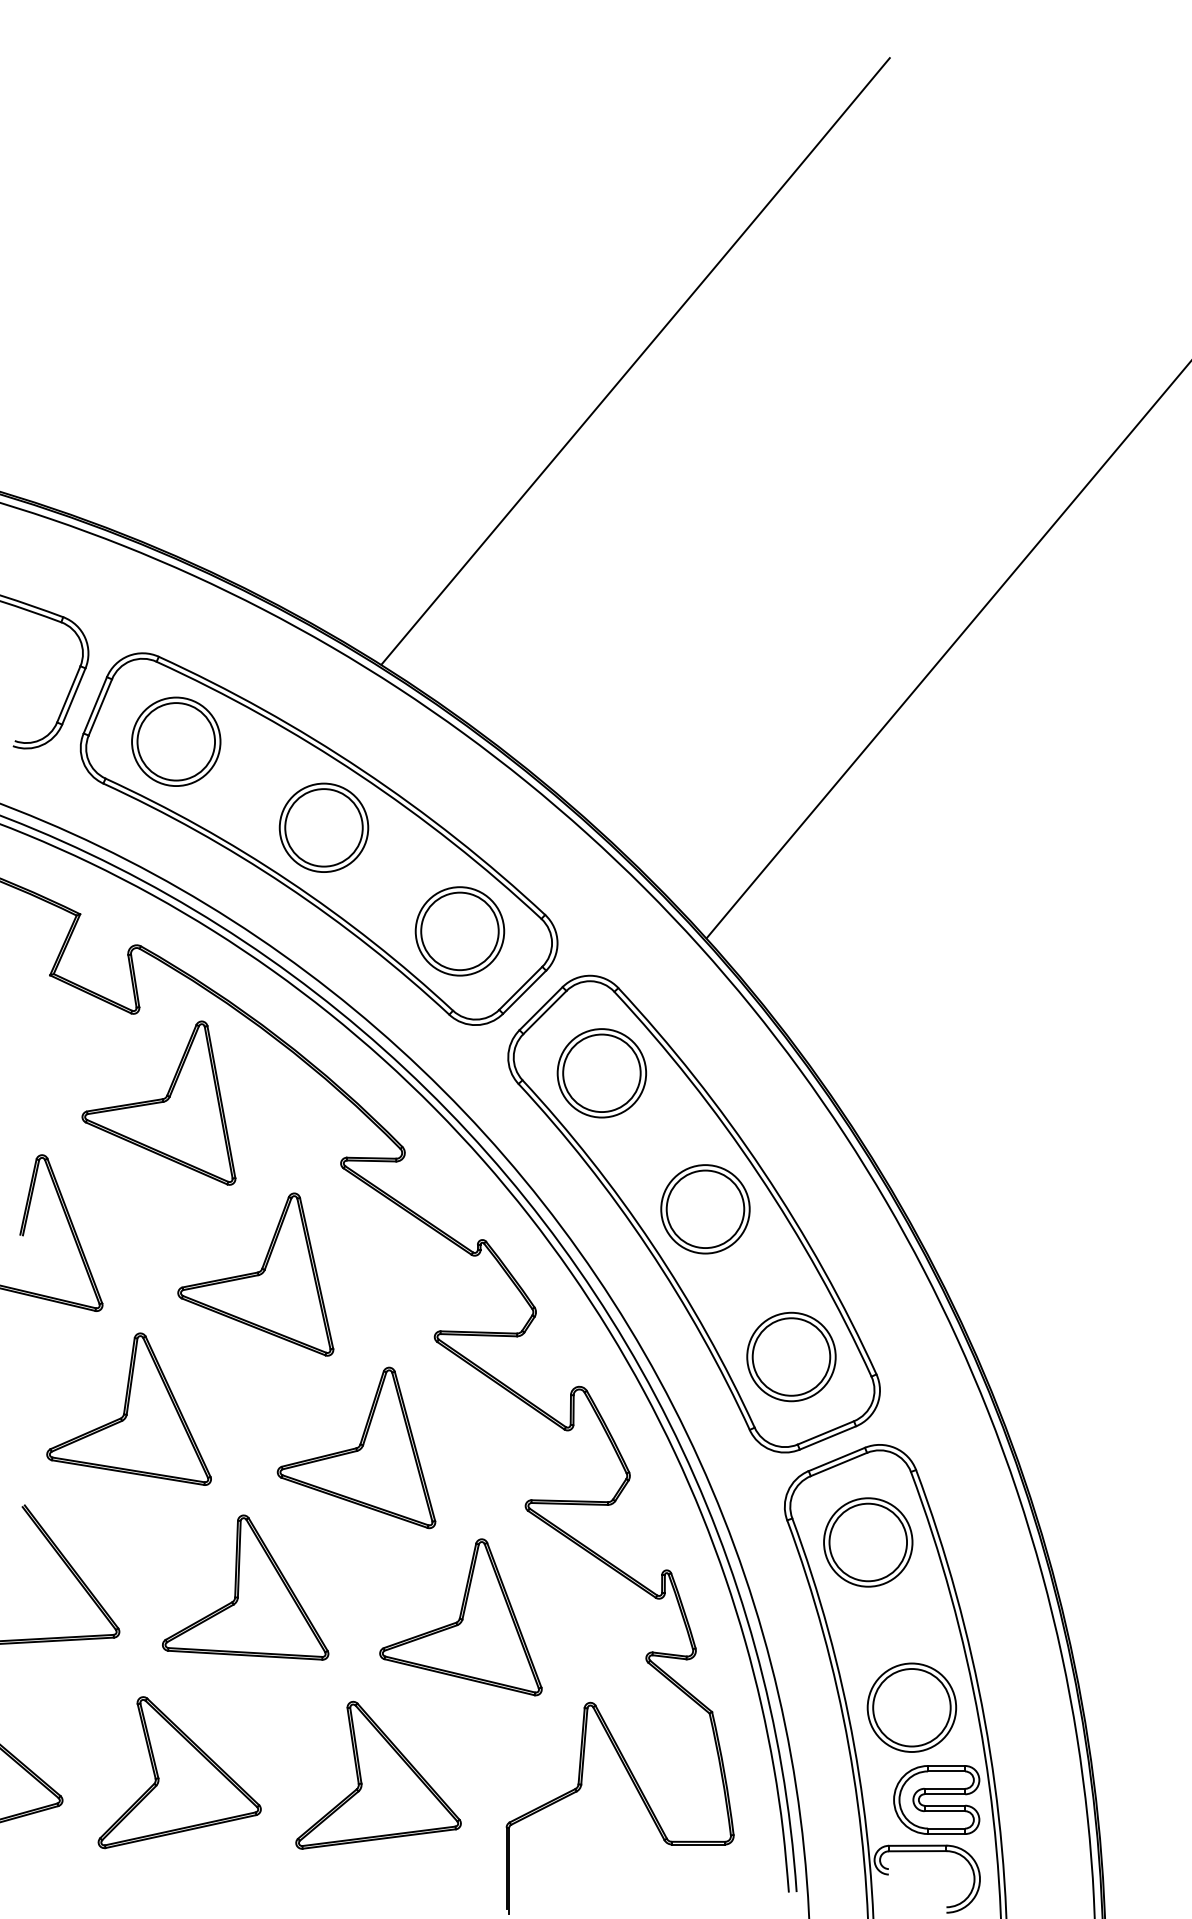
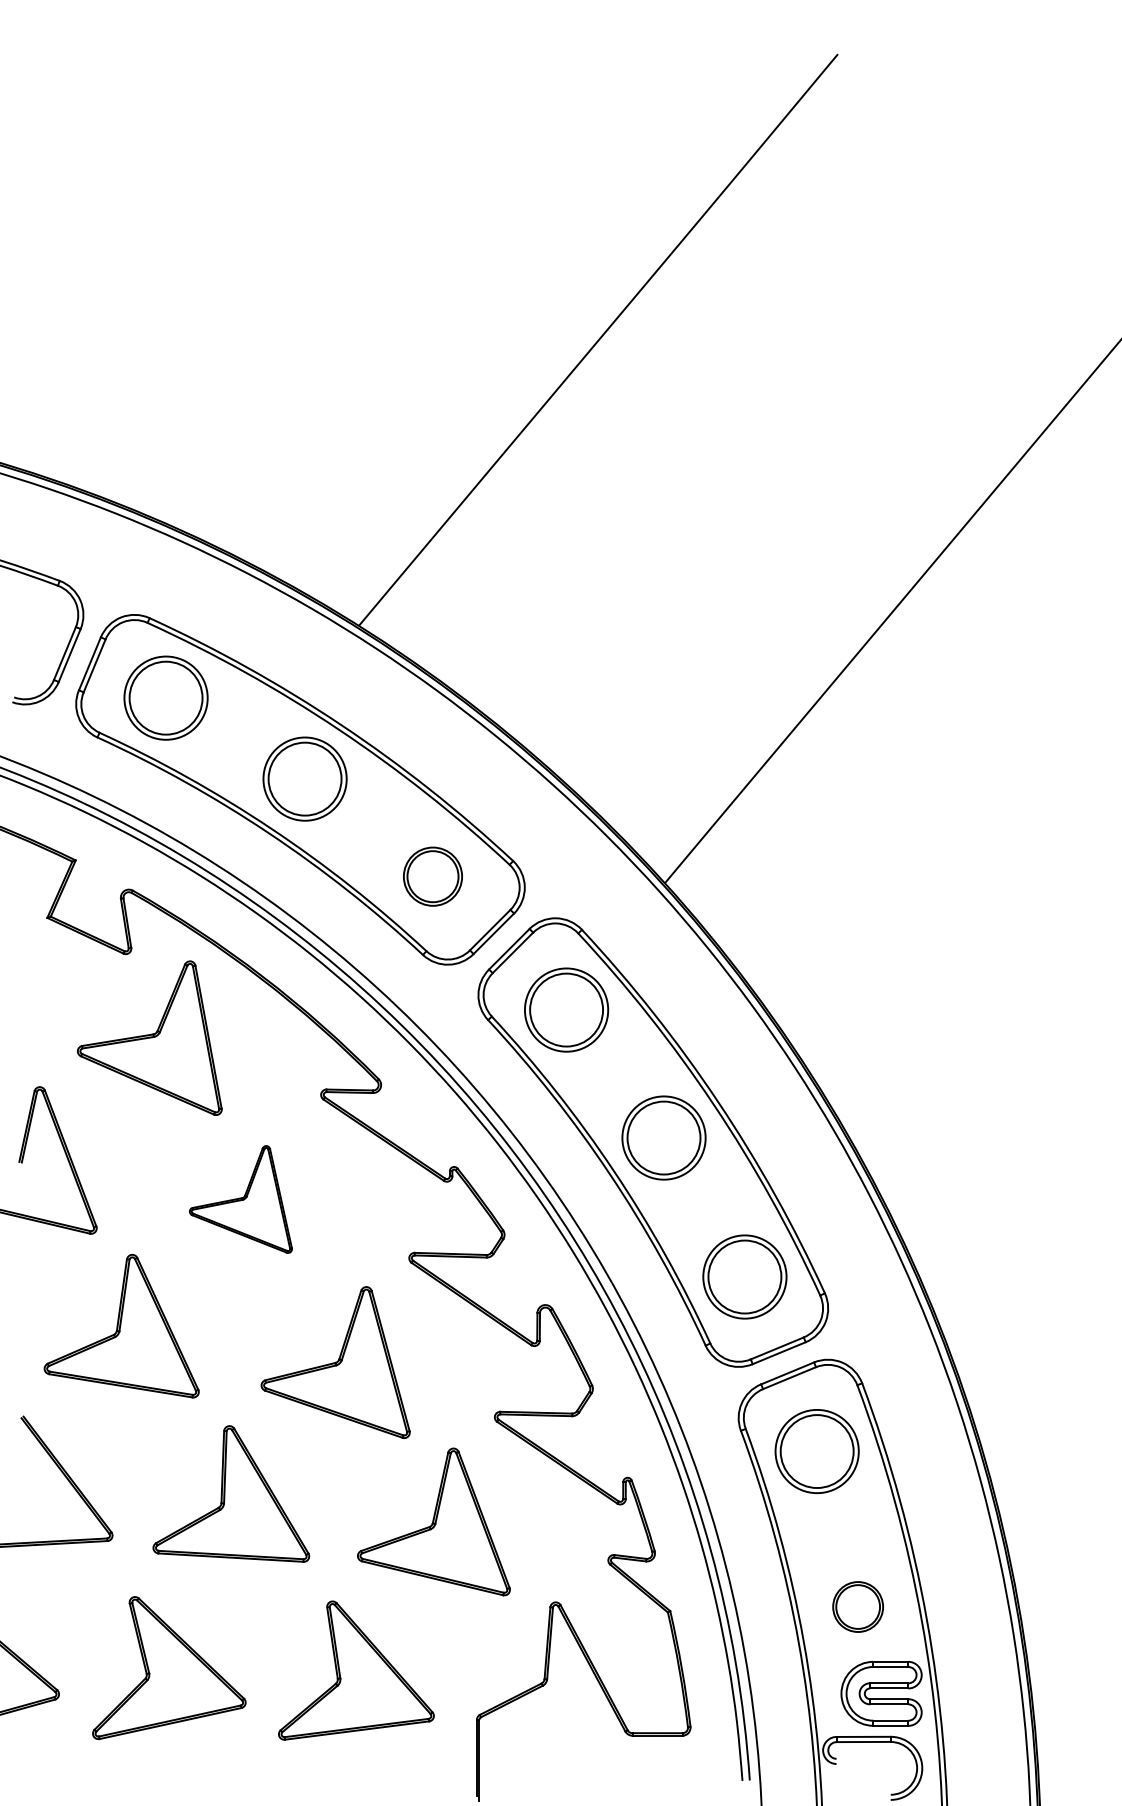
part: (459, 931) -> (432, 876), size x0.7
part: (255, 1274) -> (240, 1199), size x0.7
part: (911, 1707) -> (857, 1606), size x0.6

